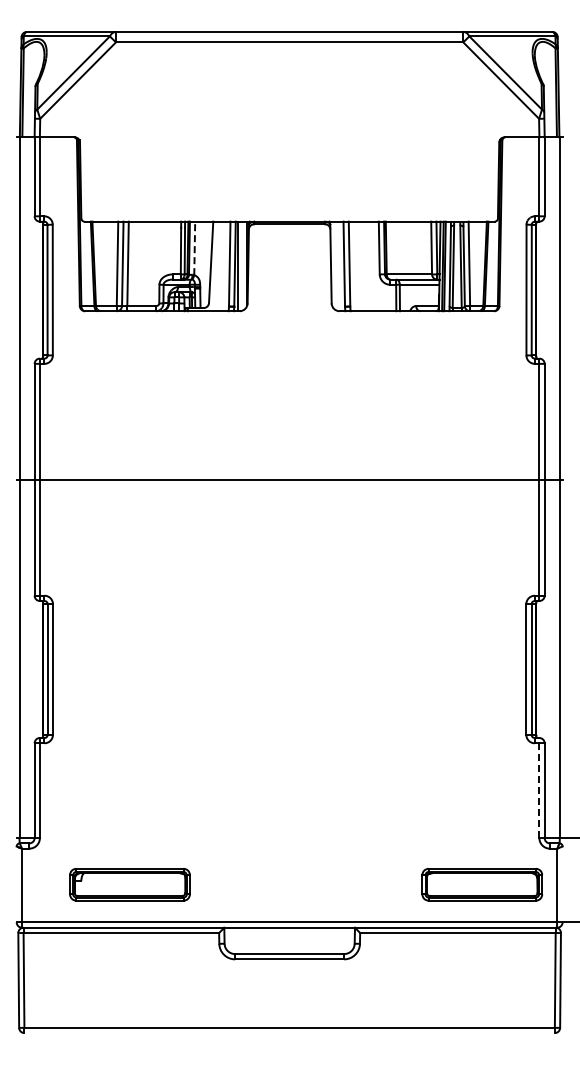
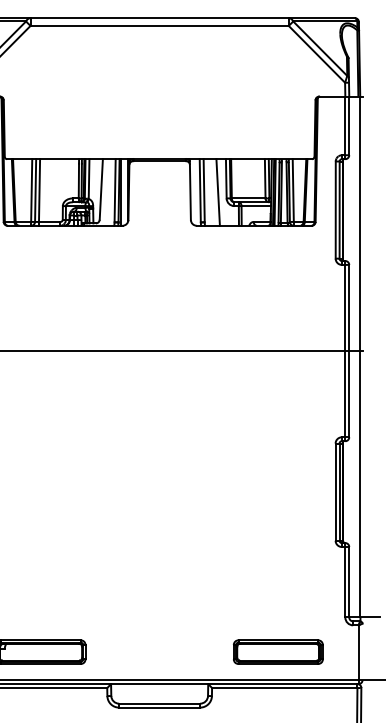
line: (194, 248) -> (88, 179), dashed -> solid
line: (368, 266) -> (218, 192), added
line: (539, 787) -> (345, 579), dashed -> solid
part: (482, 884) -> (278, 651), moved

